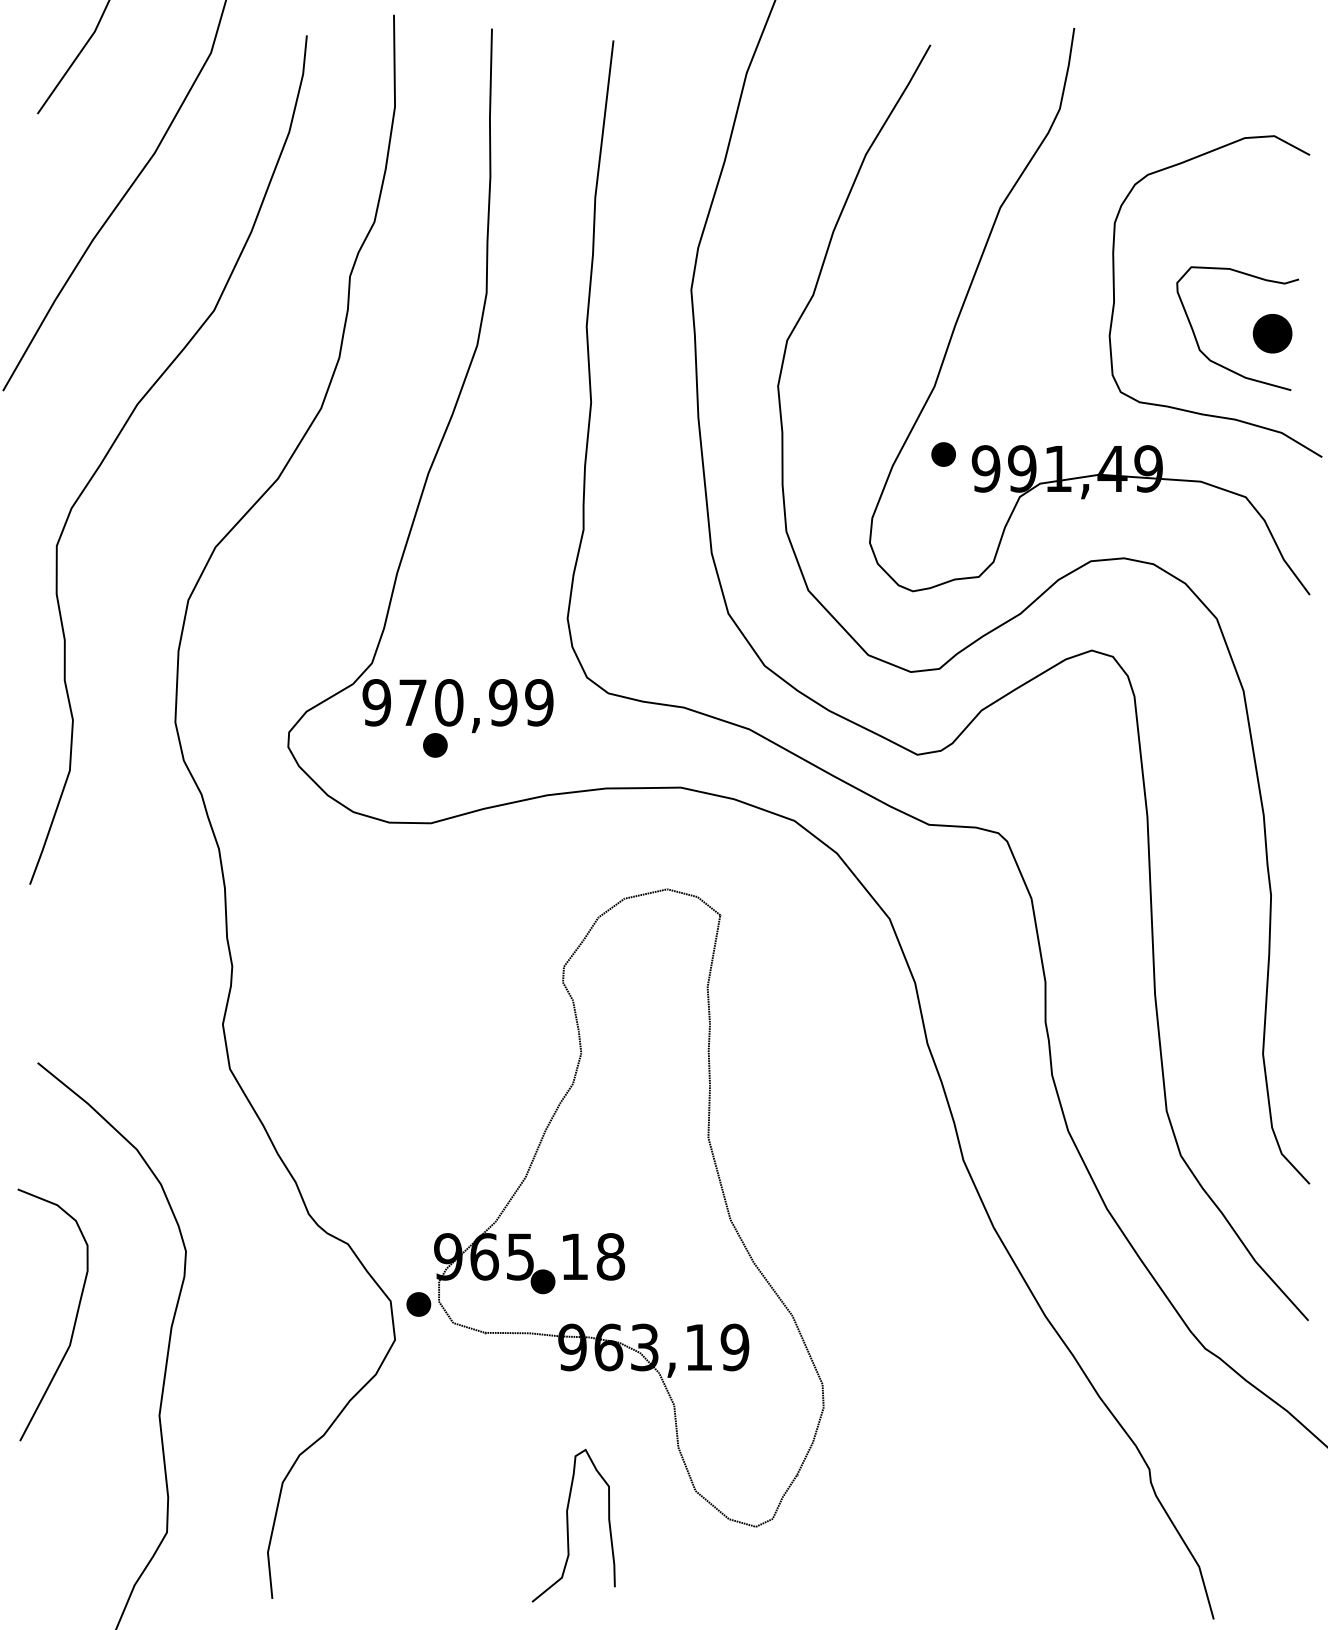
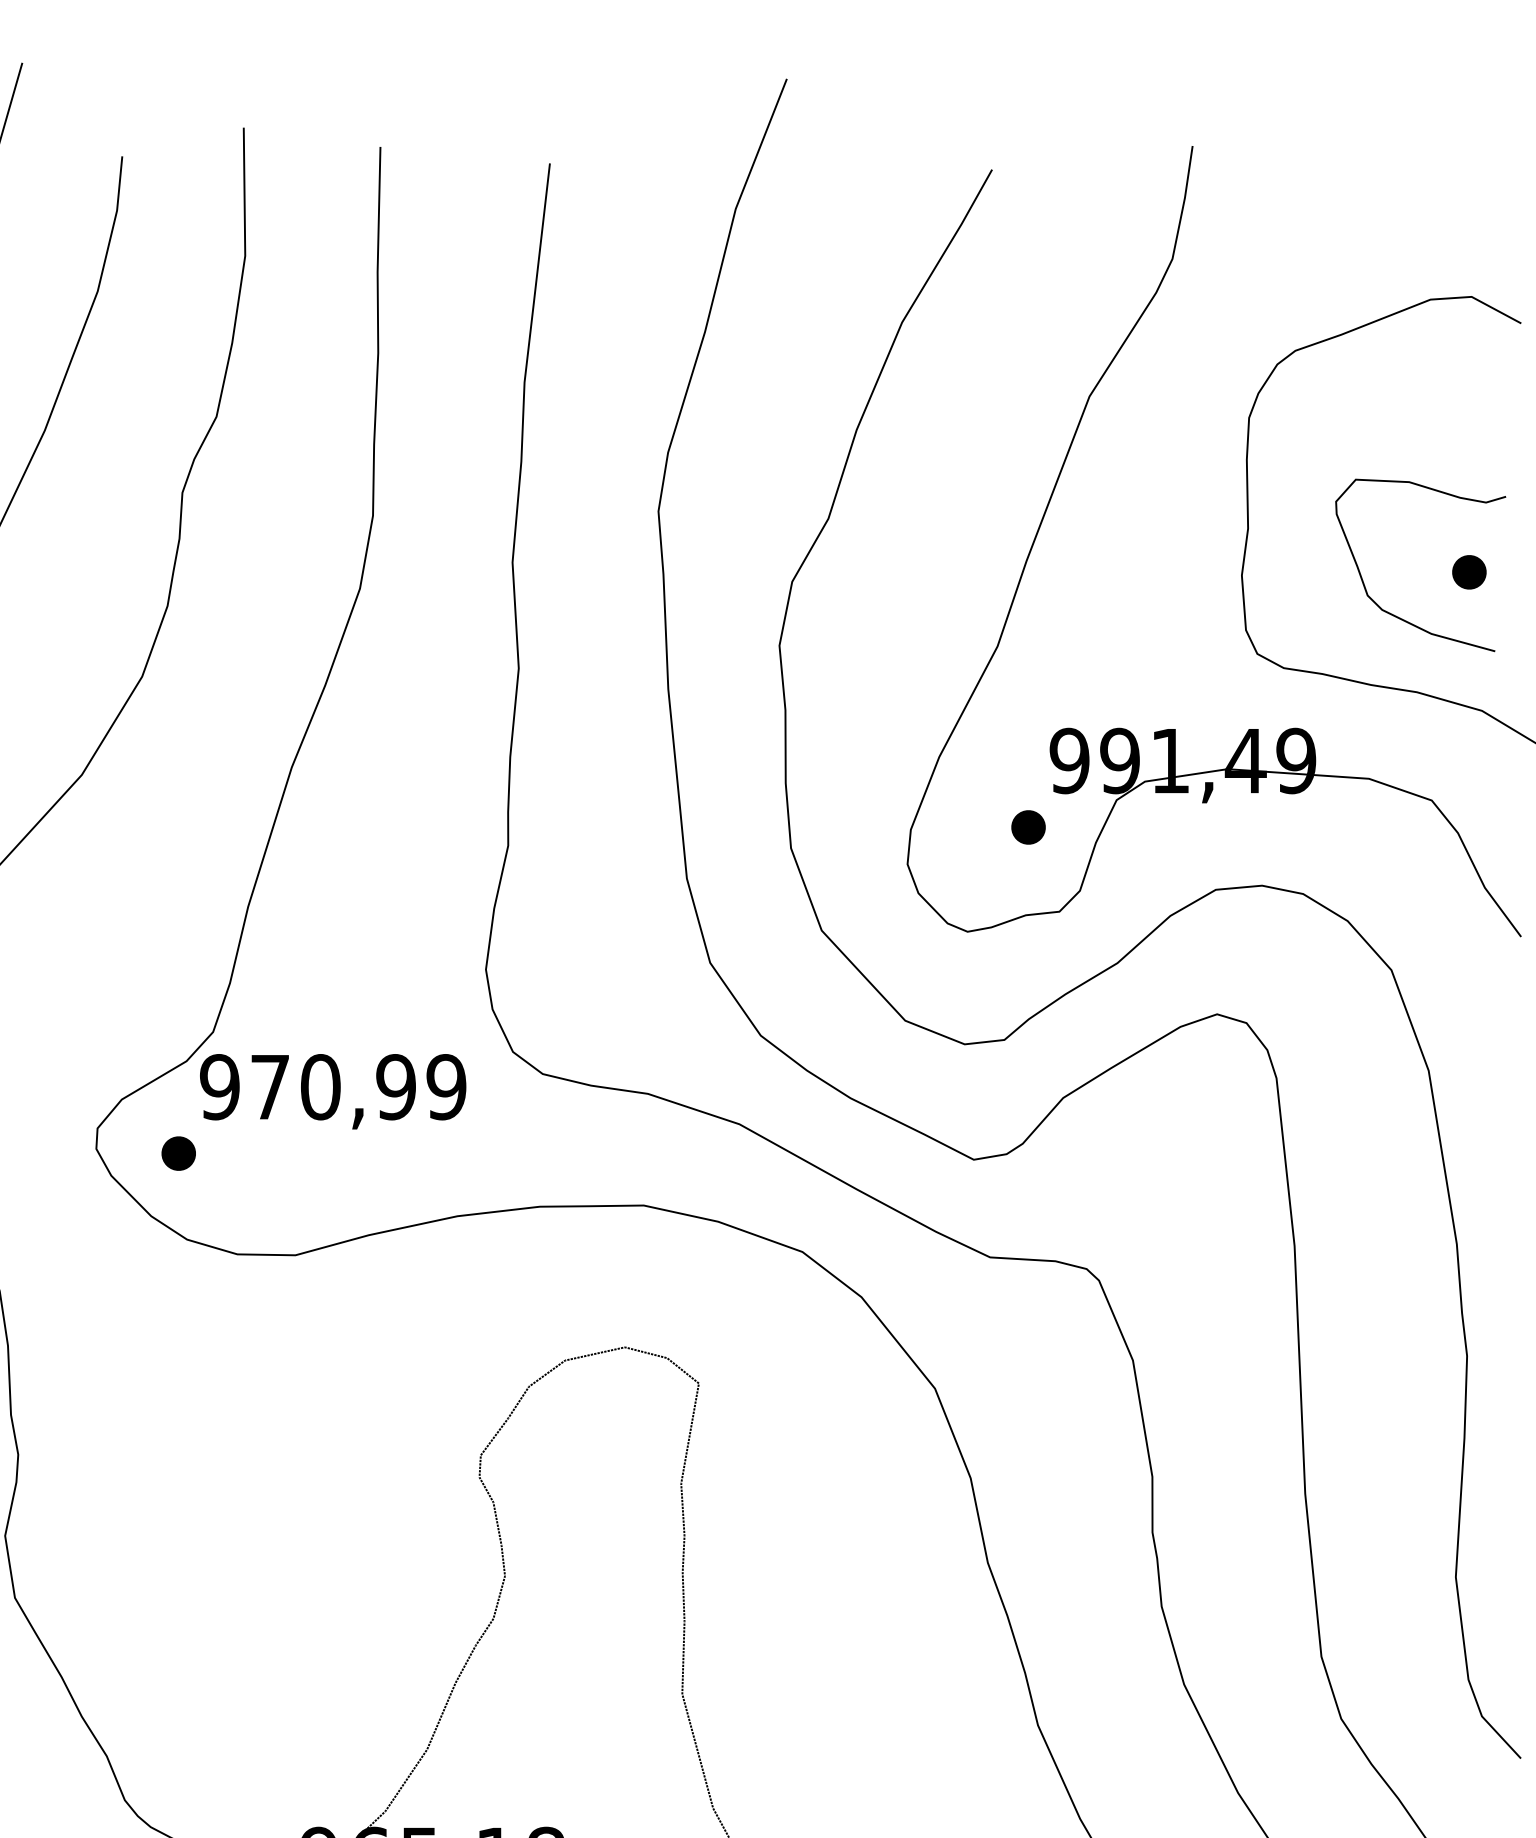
part: (1272, 333) -> (1469, 572), size x0.62
part: (943, 454) -> (1028, 827), moved
part: (435, 745) -> (178, 1153), moved

